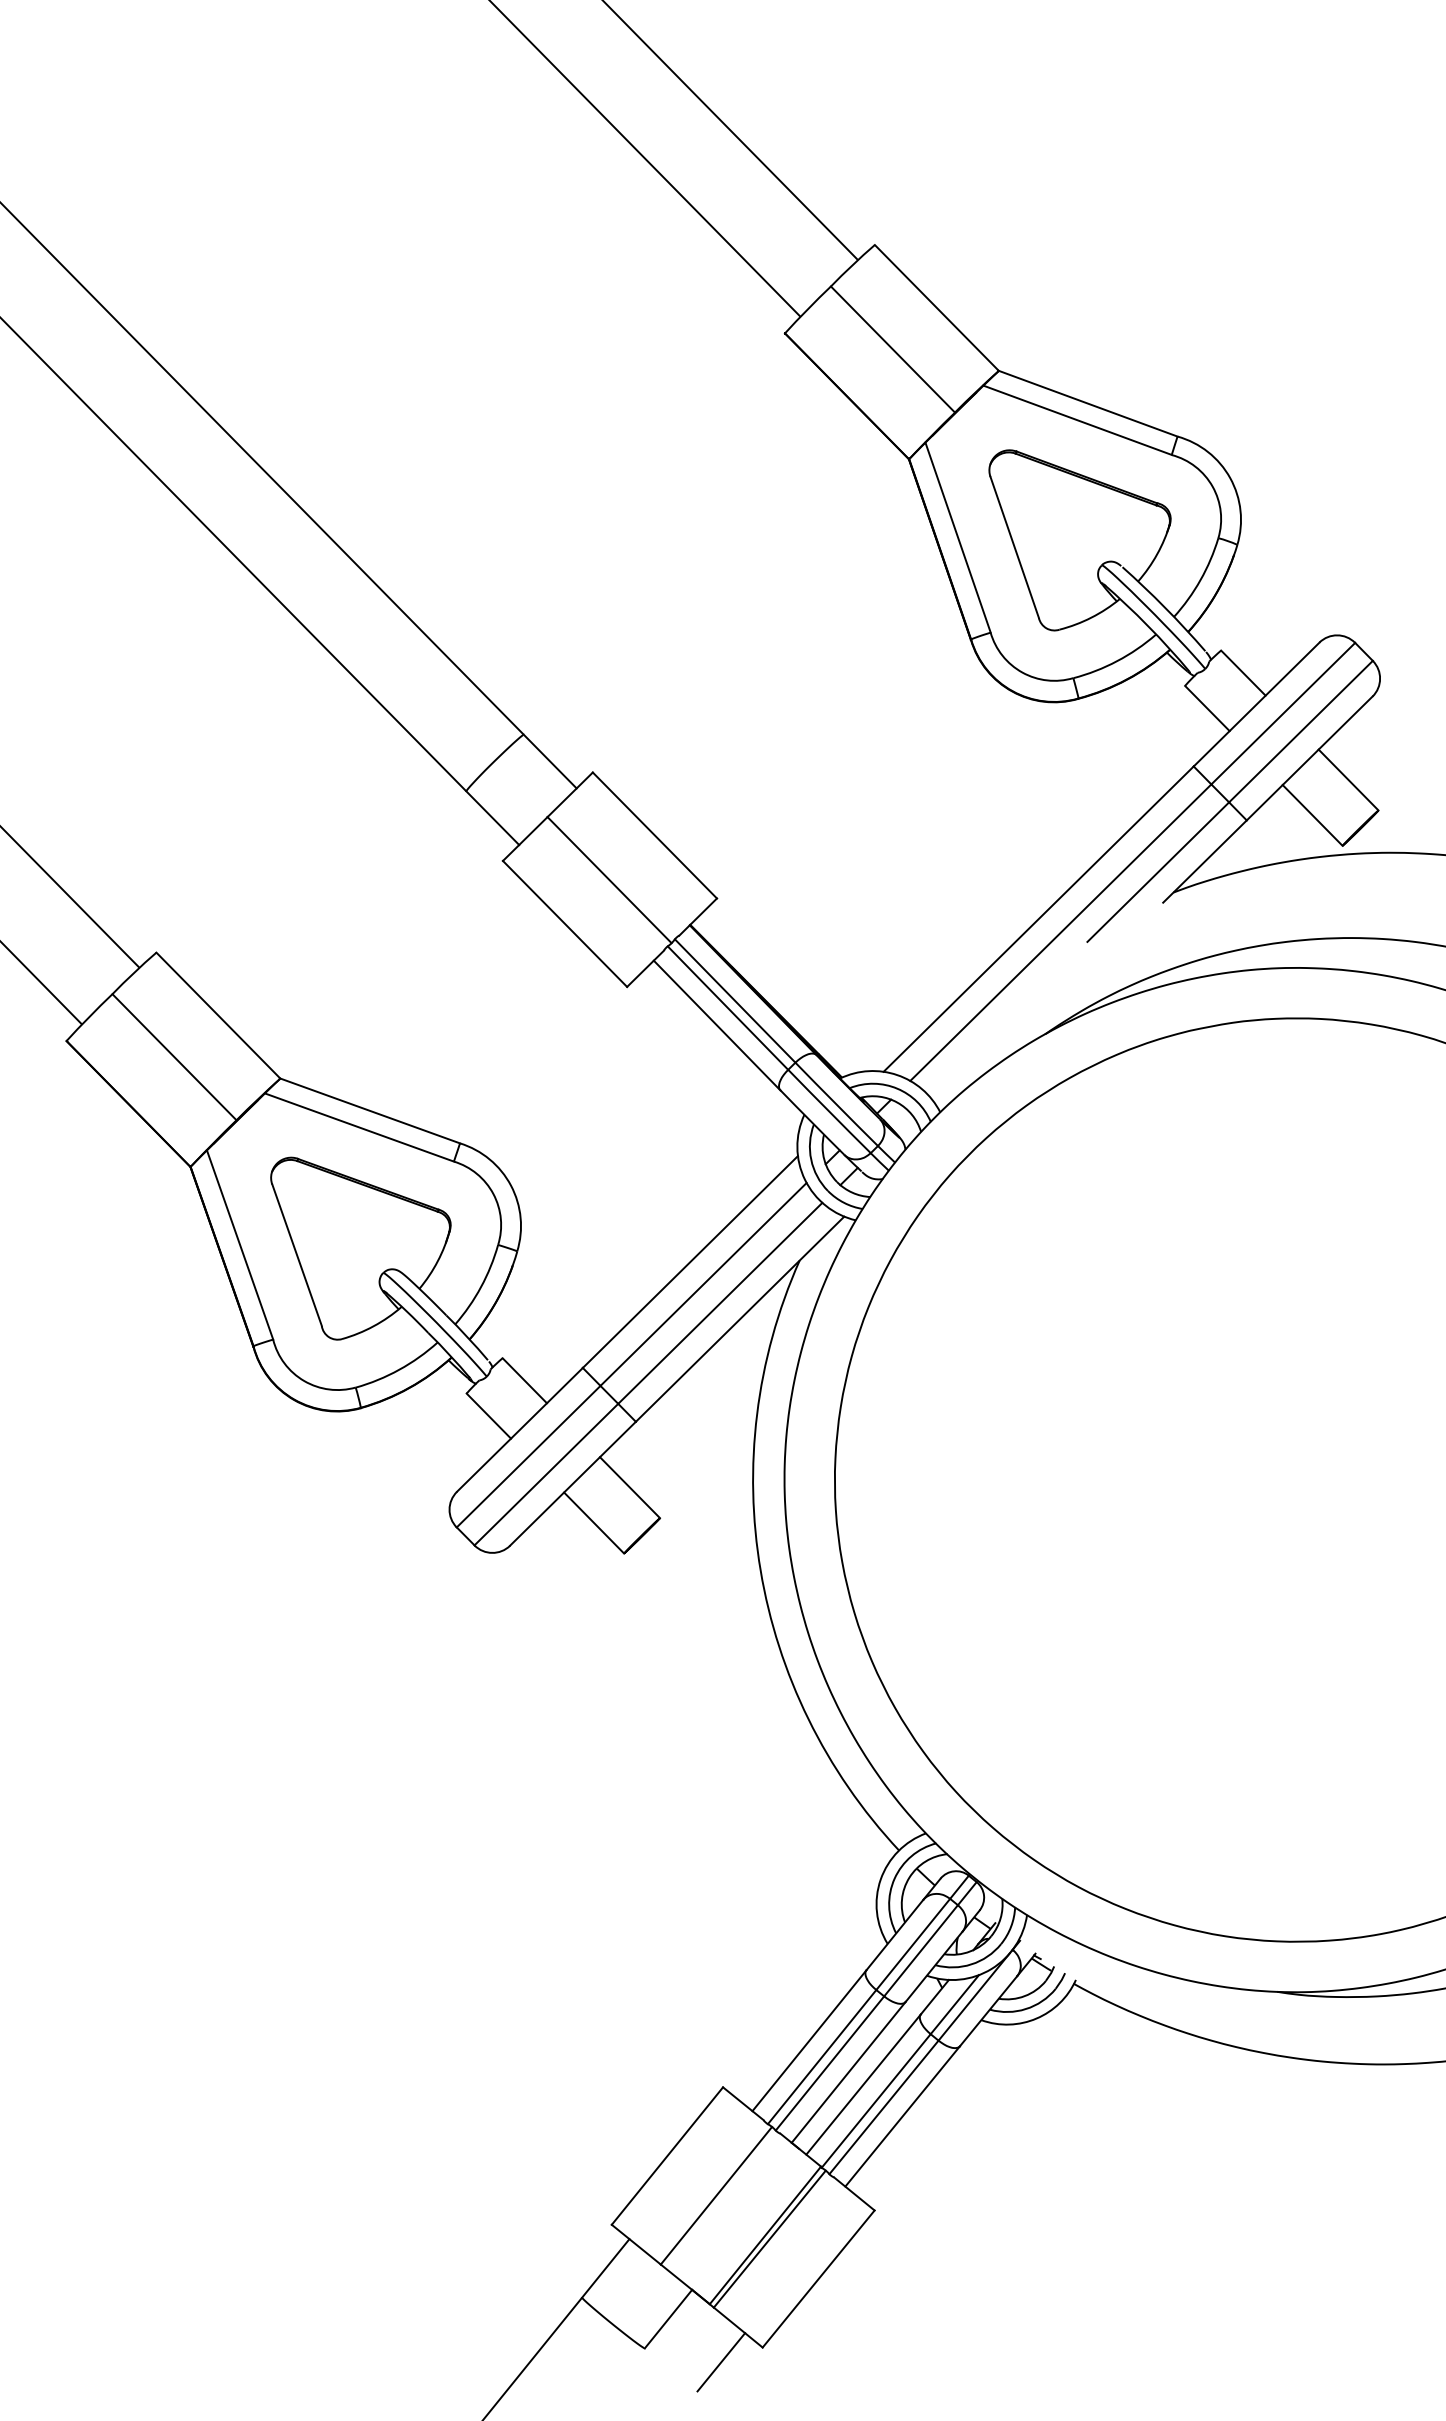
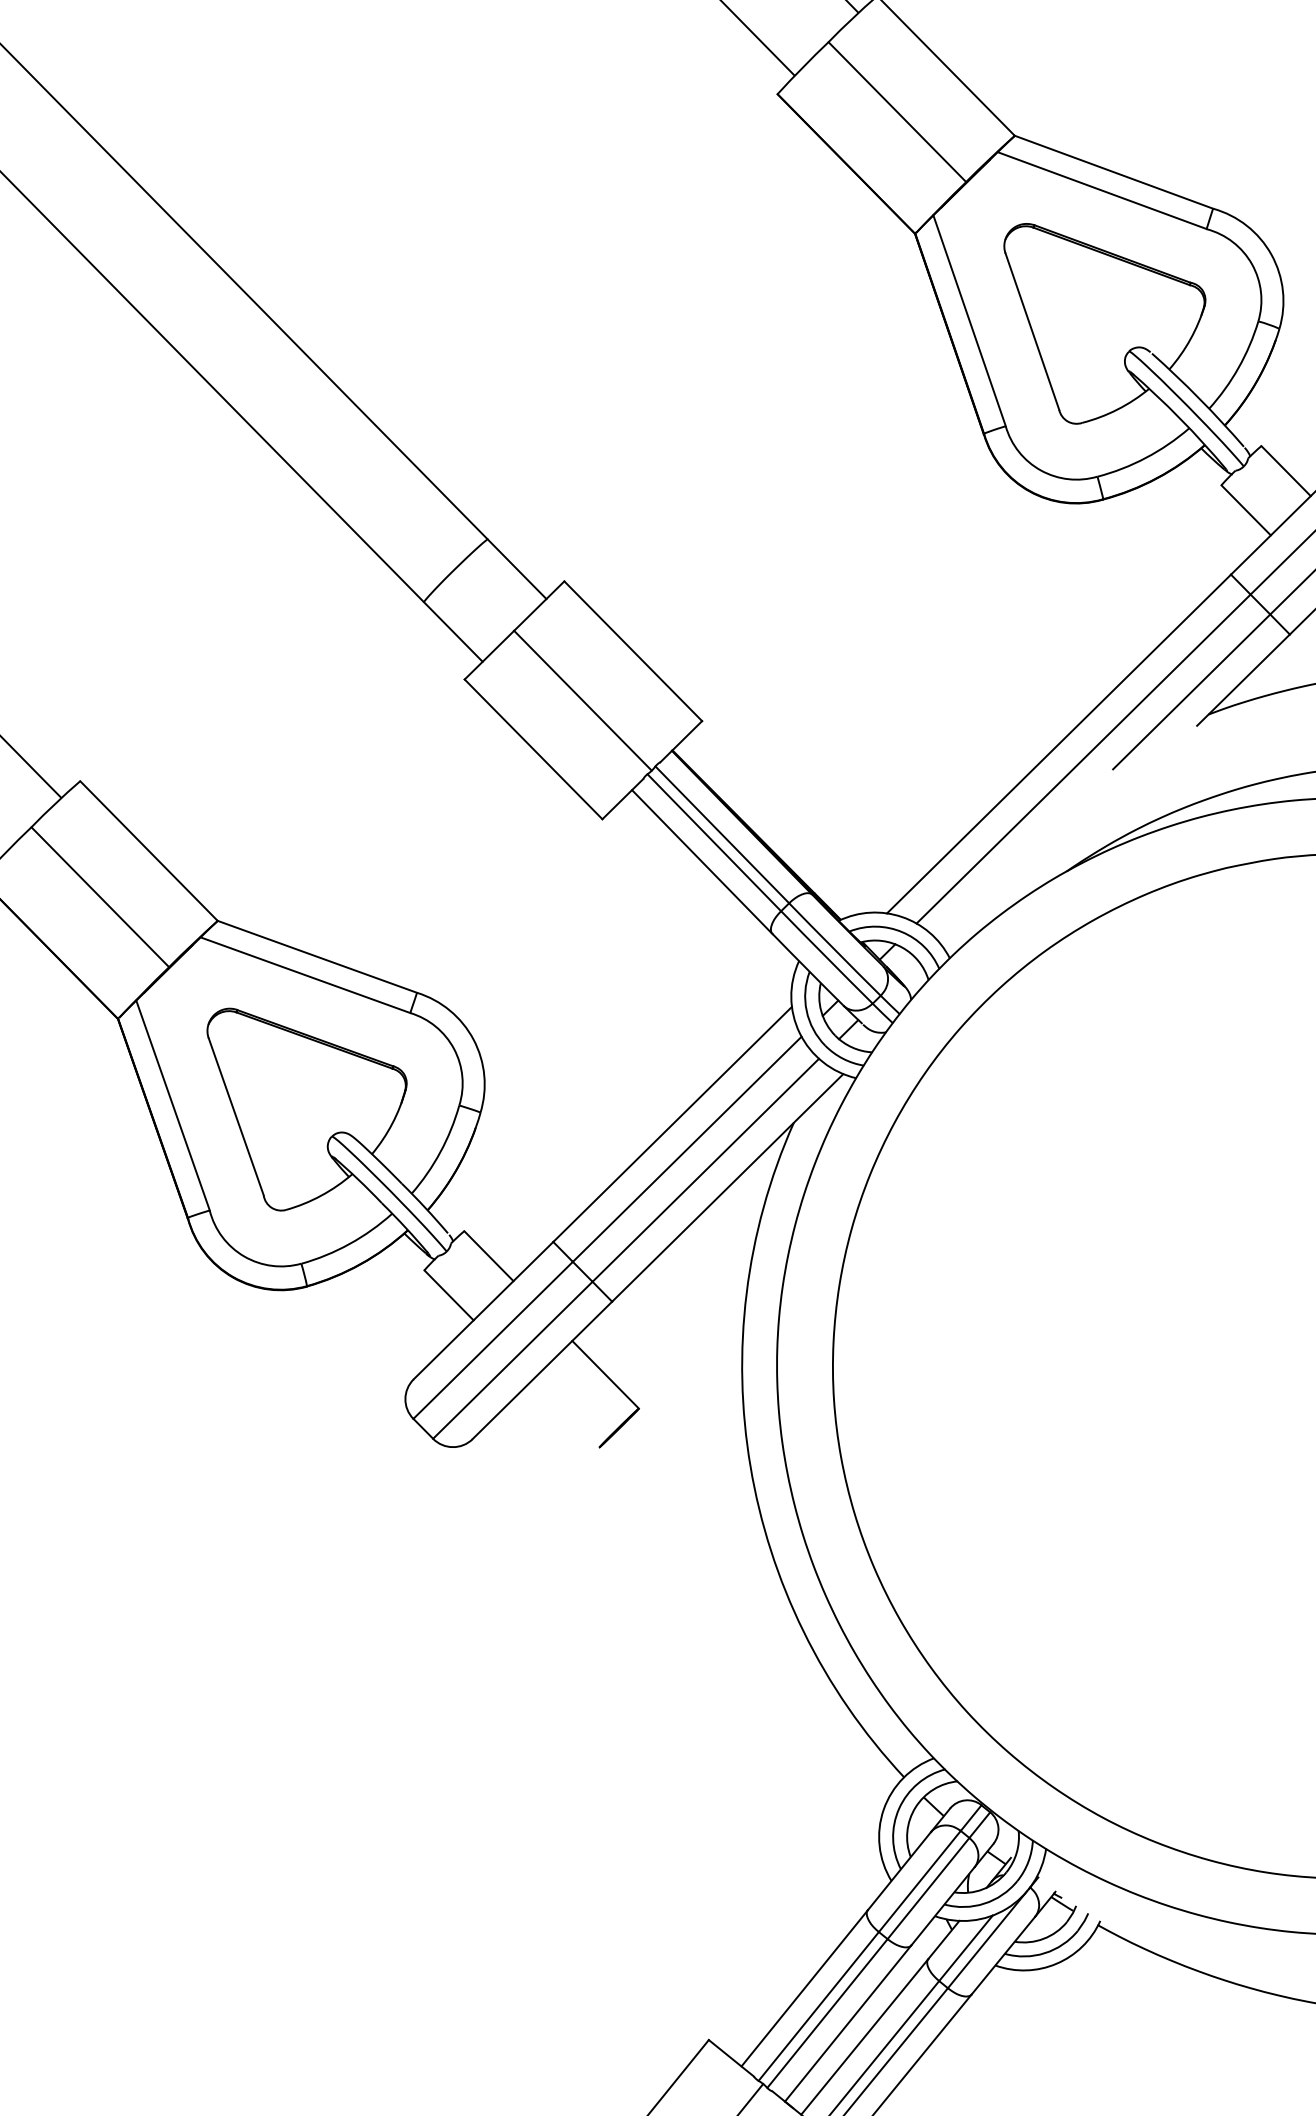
line: (594, 1522) -> (566, 1413), removed

